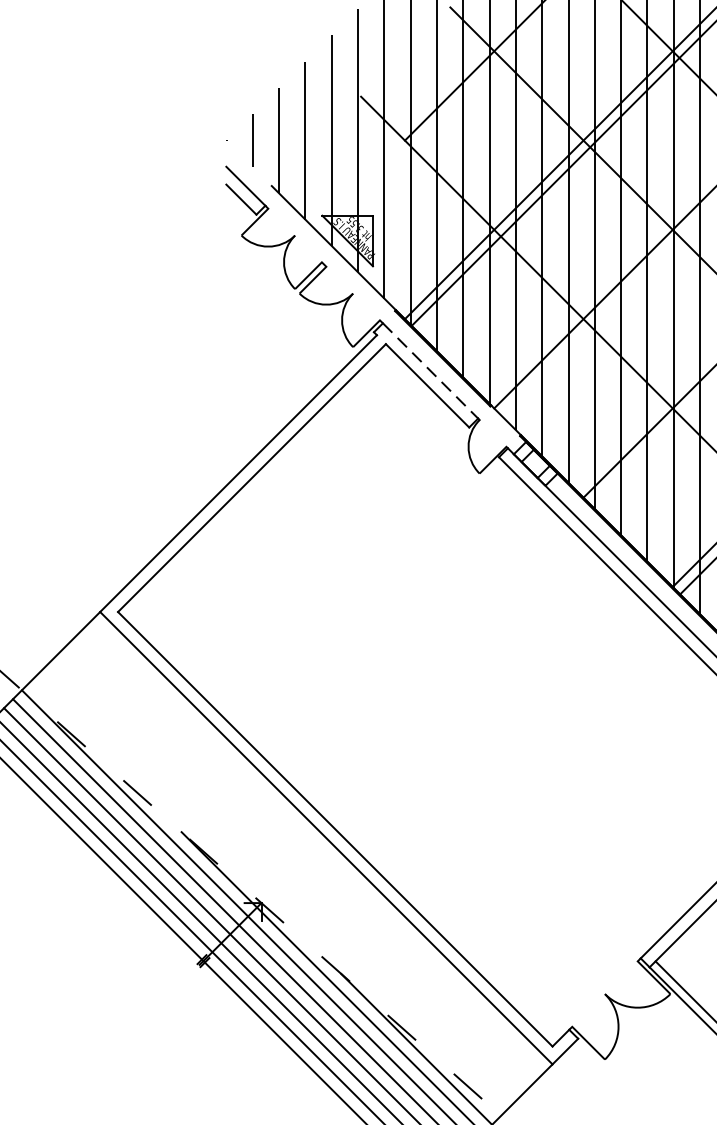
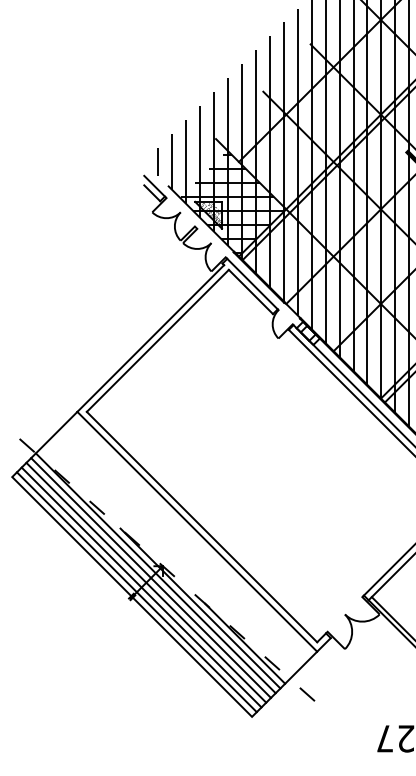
hatch: (392, 218) -> (232, 203), added
line: (430, 371) -> (252, 284), dashed -> solid

